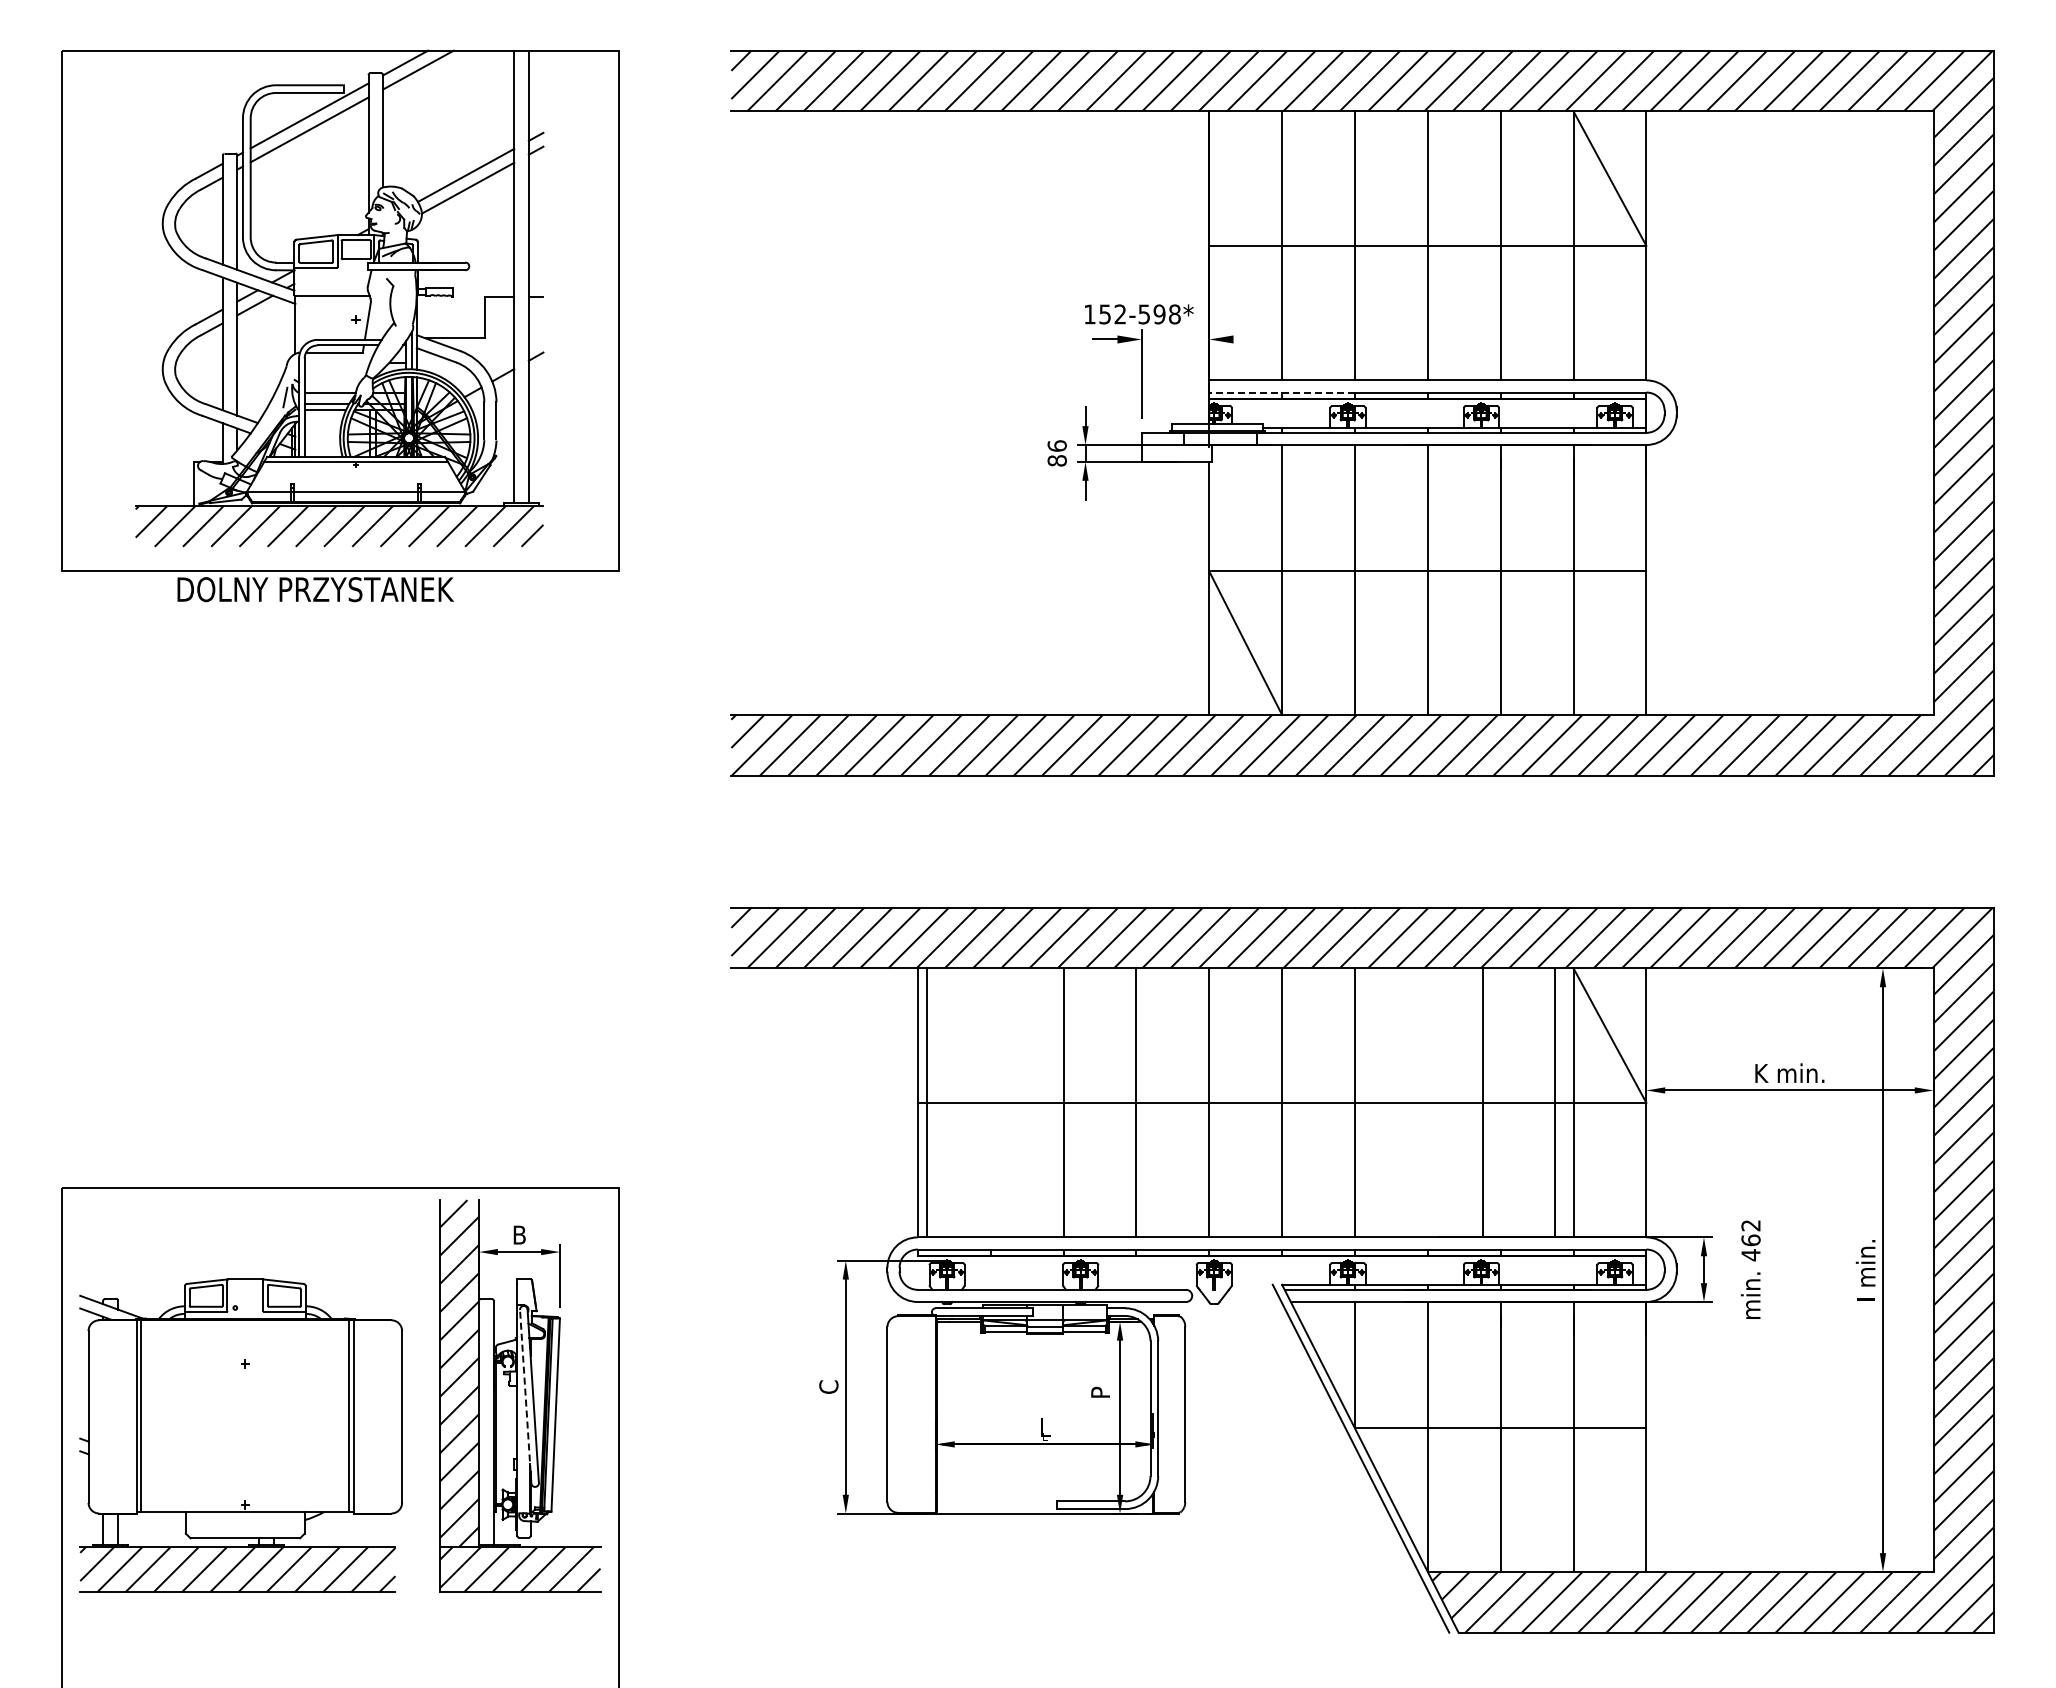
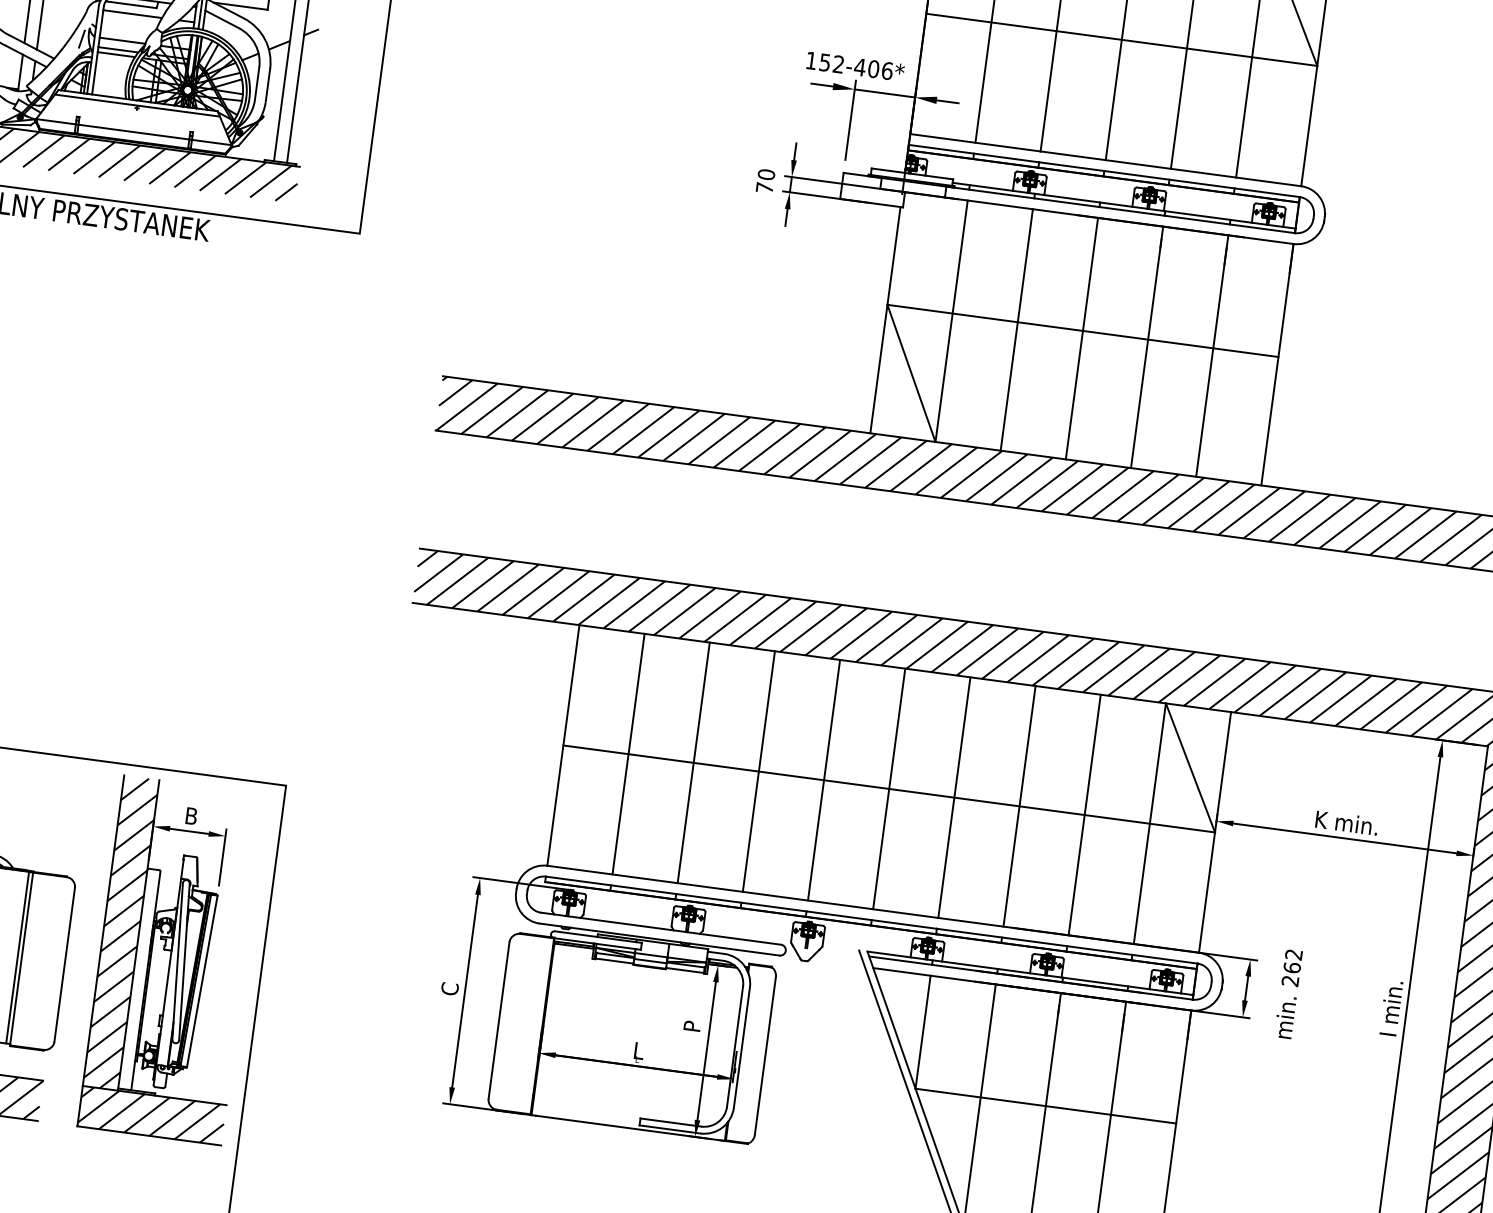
text: (1159, 314) -> (873, 69), 152-598* -> 152-406*
line: (1175, 339) -> (884, 93), added
line: (1245, 339) -> (947, 101), added
line: (337, 362) -> (132, 14), added
line: (1282, 392) -> (974, 153), dashed -> solid
text: (1056, 453) -> (764, 181), 86 -> 70
line: (926, 1102) -> (628, 753), moved
line: (1482, 1102) -> (1019, 805), moved
line: (1554, 1102) -> (1084, 814), moved
text: (1750, 1255) -> (1289, 981), 462 -> 262
line: (525, 1396) -> (177, 961), dashed -> solid

